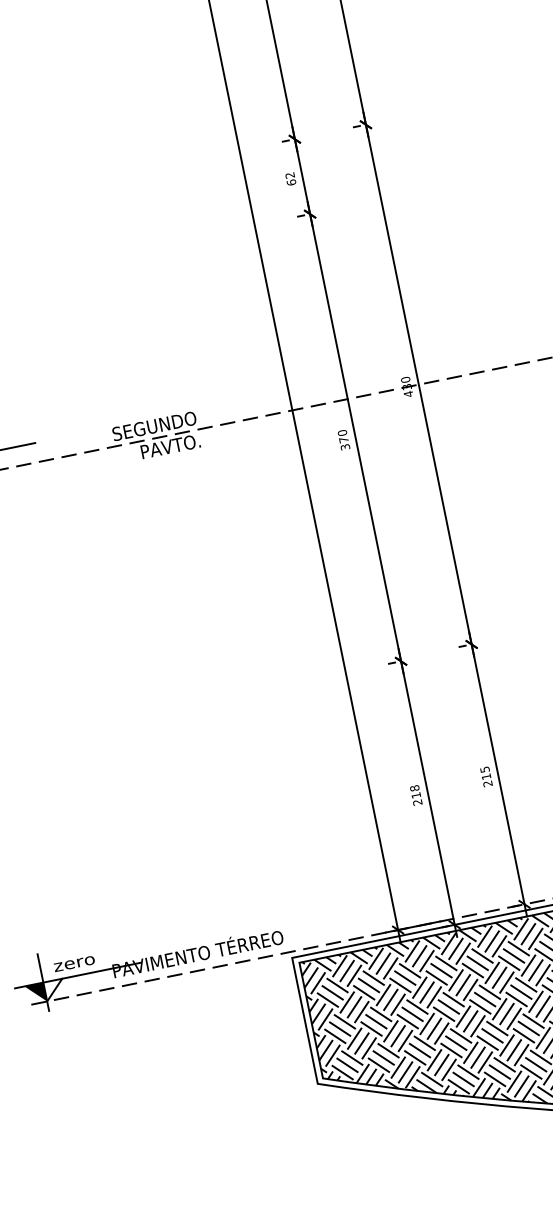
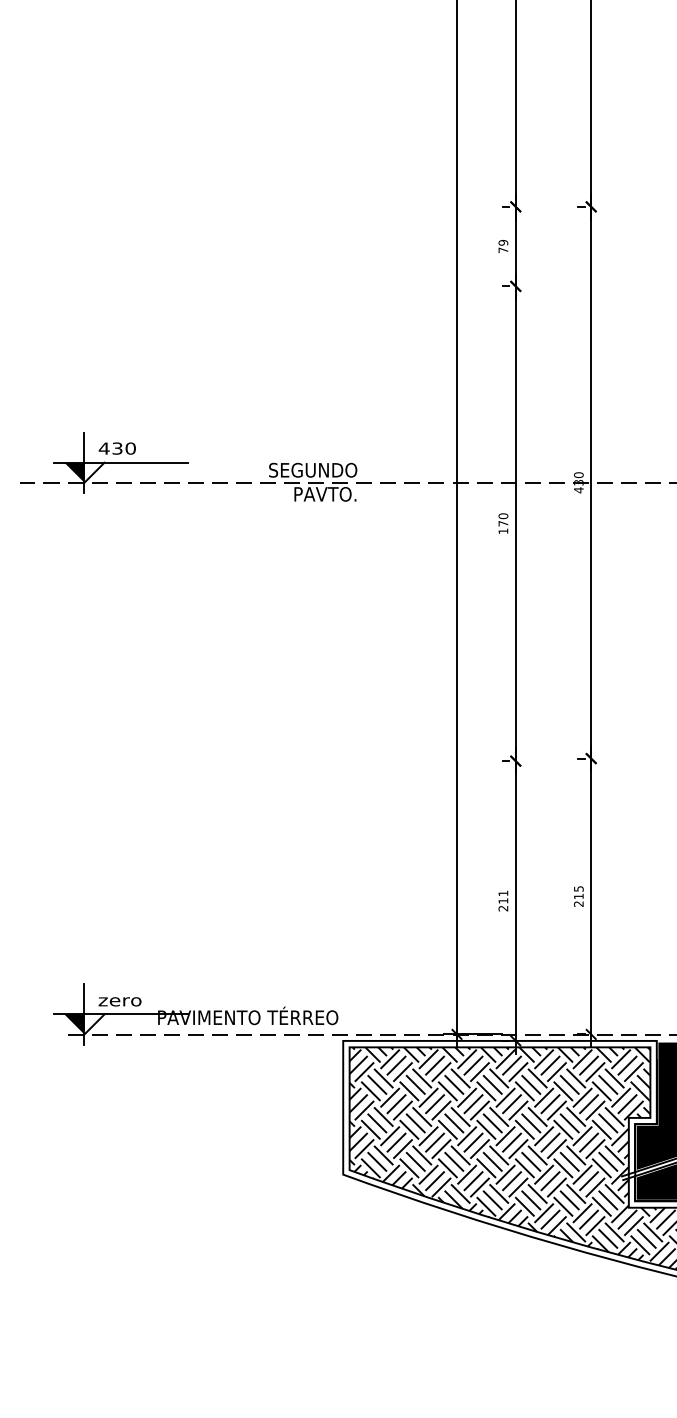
text: (290, 178) -> (503, 246), 62 -> 79
text: (345, 447) -> (503, 531), 370 -> 170
text: (414, 788) -> (503, 893), 218 -> 211

